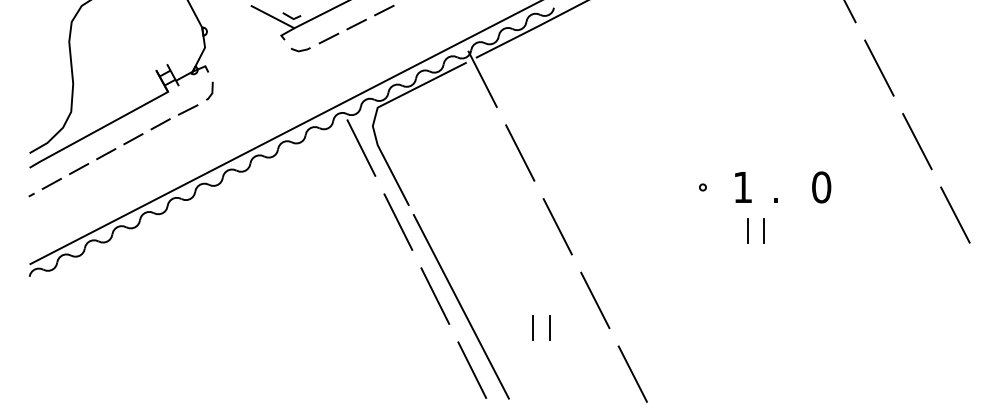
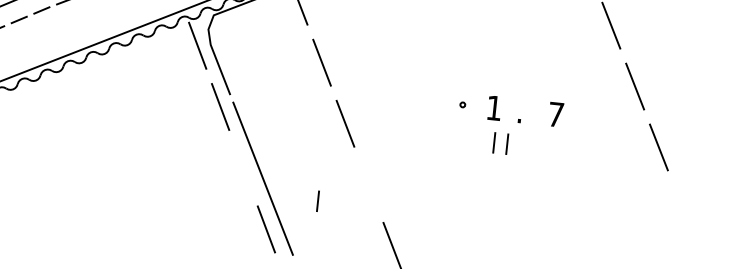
text: (821, 187) -> (555, 114), 0 -> 7
line: (435, 295) -> (243, 167), removed
line: (595, 300) -> (369, 184), removed
line: (550, 327) -> (331, 202), removed

